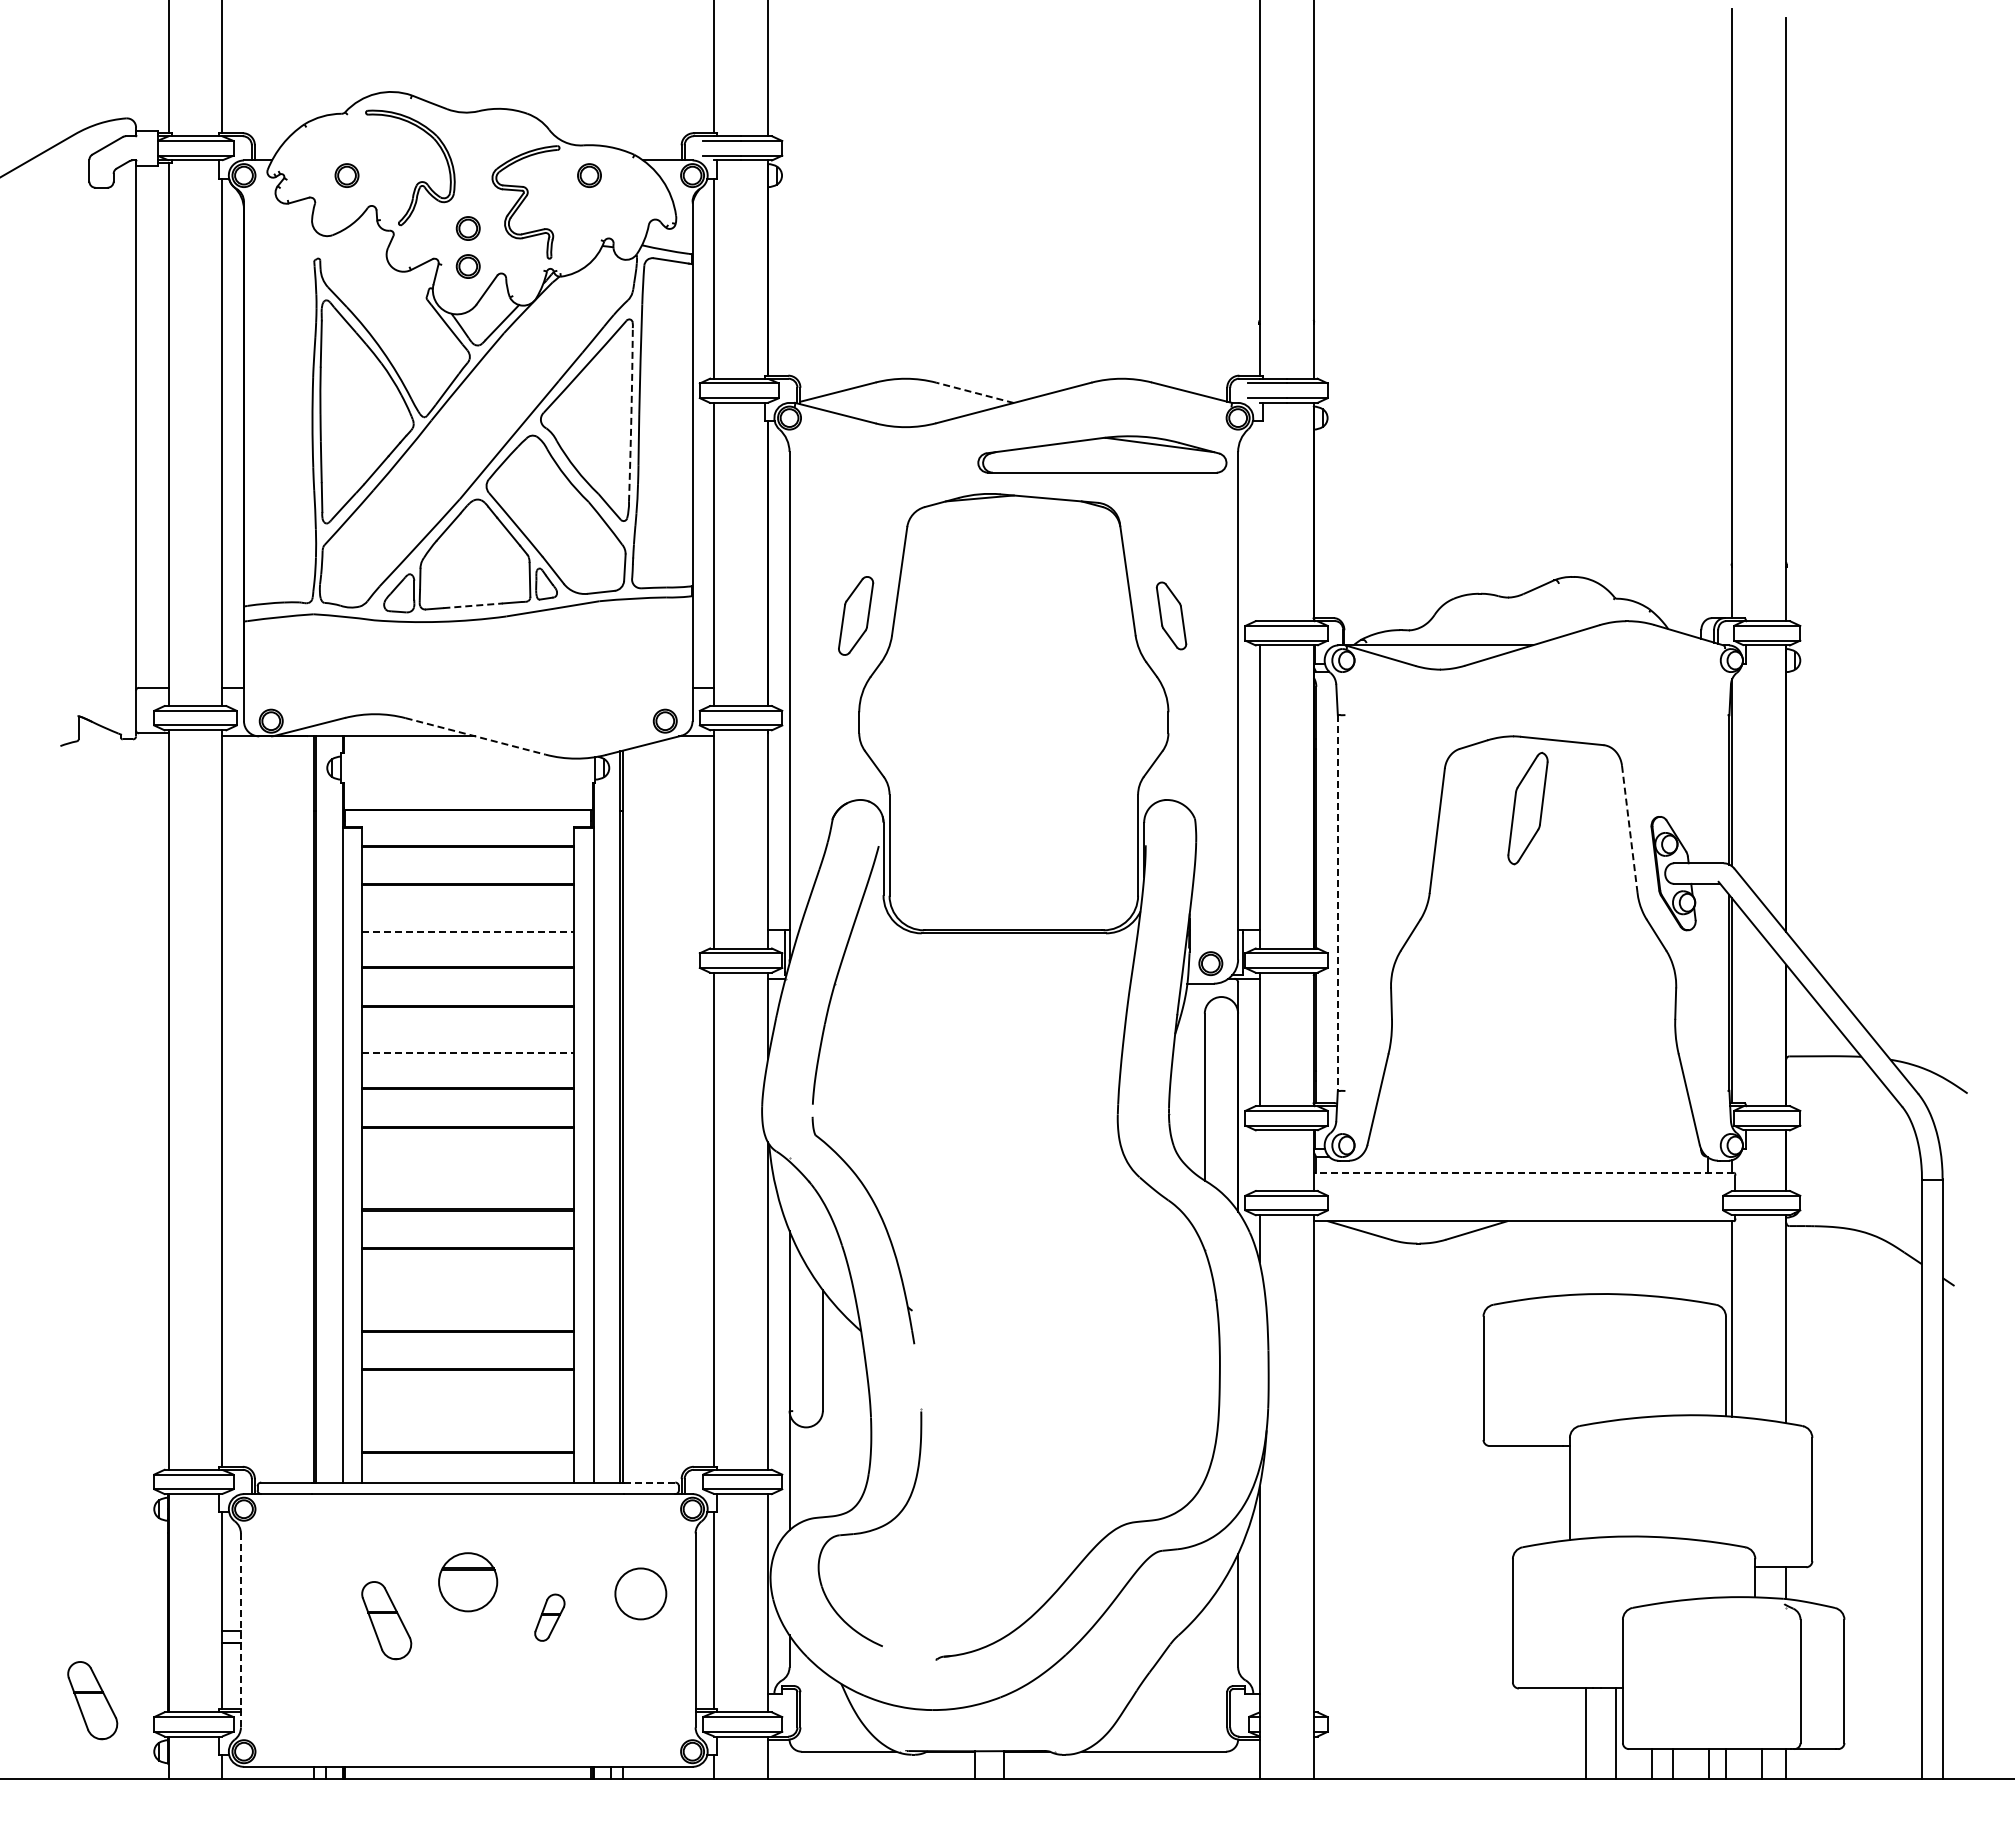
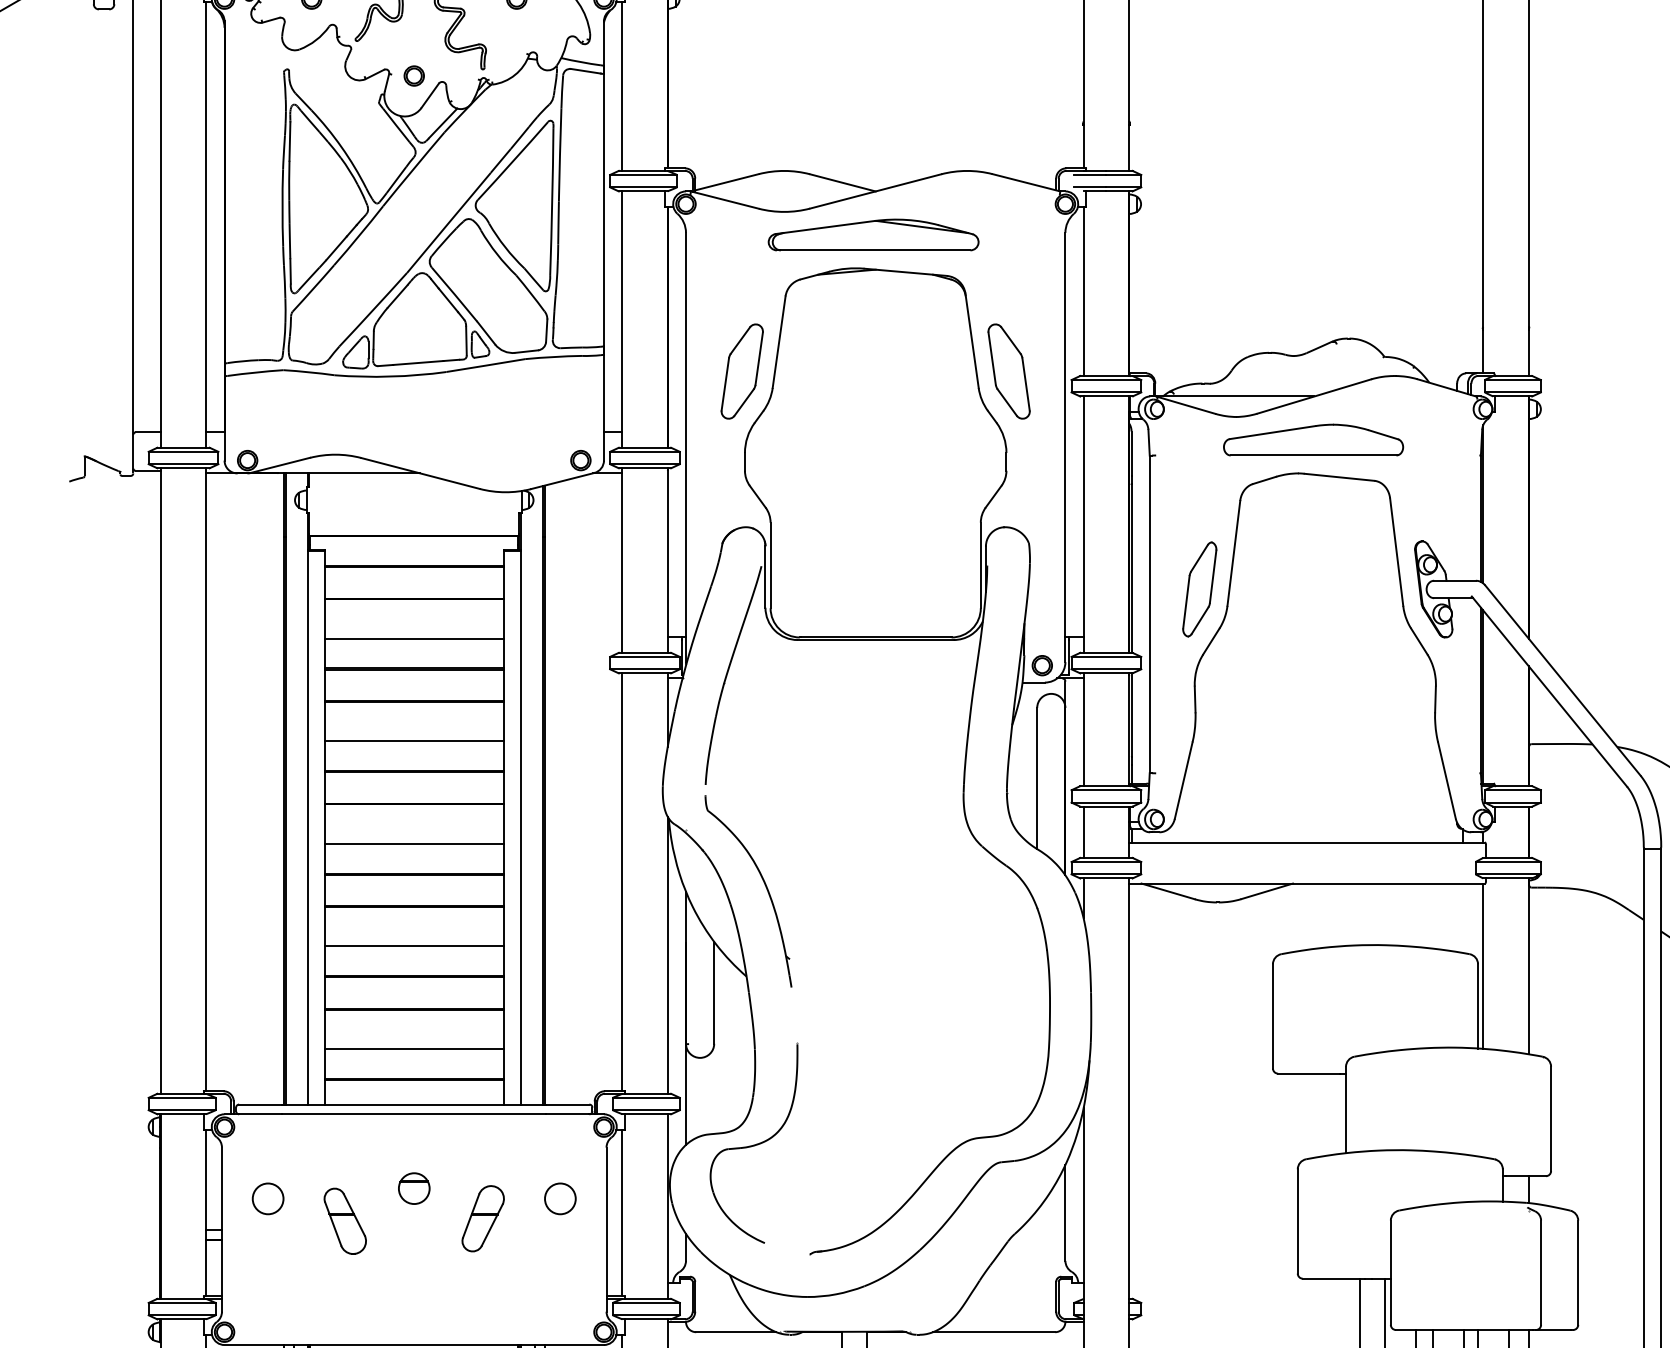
part: (467, 228) -> (413, 43), removed
line: (974, 392) -> (842, 182), dashed -> solid
arc: (631, 414) -> (552, 201), dashed -> solid
part: (1102, 454) -> (873, 235), moved
line: (1259, 521) -> (1083, 291), added
line: (473, 605) -> (418, 362), dashed -> solid
part: (855, 615) -> (741, 371), size x1.43
part: (1171, 615) -> (1009, 371), size x1.67
part: (1531, 696) -> (1313, 439), added
line: (476, 736) -> (421, 473), dashed -> solid
part: (1527, 808) -> (1199, 589), moved
line: (1629, 829) -> (1396, 552), dashed -> solid
line: (1337, 903) -> (1149, 614), dashed -> solid
line: (468, 931) -> (414, 638), dashed -> solid
line: (468, 1052) -> (414, 740), dashed -> solid
line: (1259, 1160) -> (1083, 832), added
line: (1523, 1172) -> (1306, 842), dashed -> solid
line: (468, 1174) -> (414, 843), added
line: (468, 1295) -> (414, 946), added
line: (468, 1416) -> (414, 1048), added
line: (649, 1482) -> (567, 1104), dashed -> solid
part: (468, 1581) -> (414, 1188), size x0.62
circle: (295, 1594) -> (268, 1199), added
circle: (641, 1594) -> (560, 1199), size x0.71
part: (549, 1617) -> (482, 1218), size x1.67
line: (240, 1630) -> (221, 1229), dashed -> solid
part: (92, 1700) -> (96, 1288), removed

